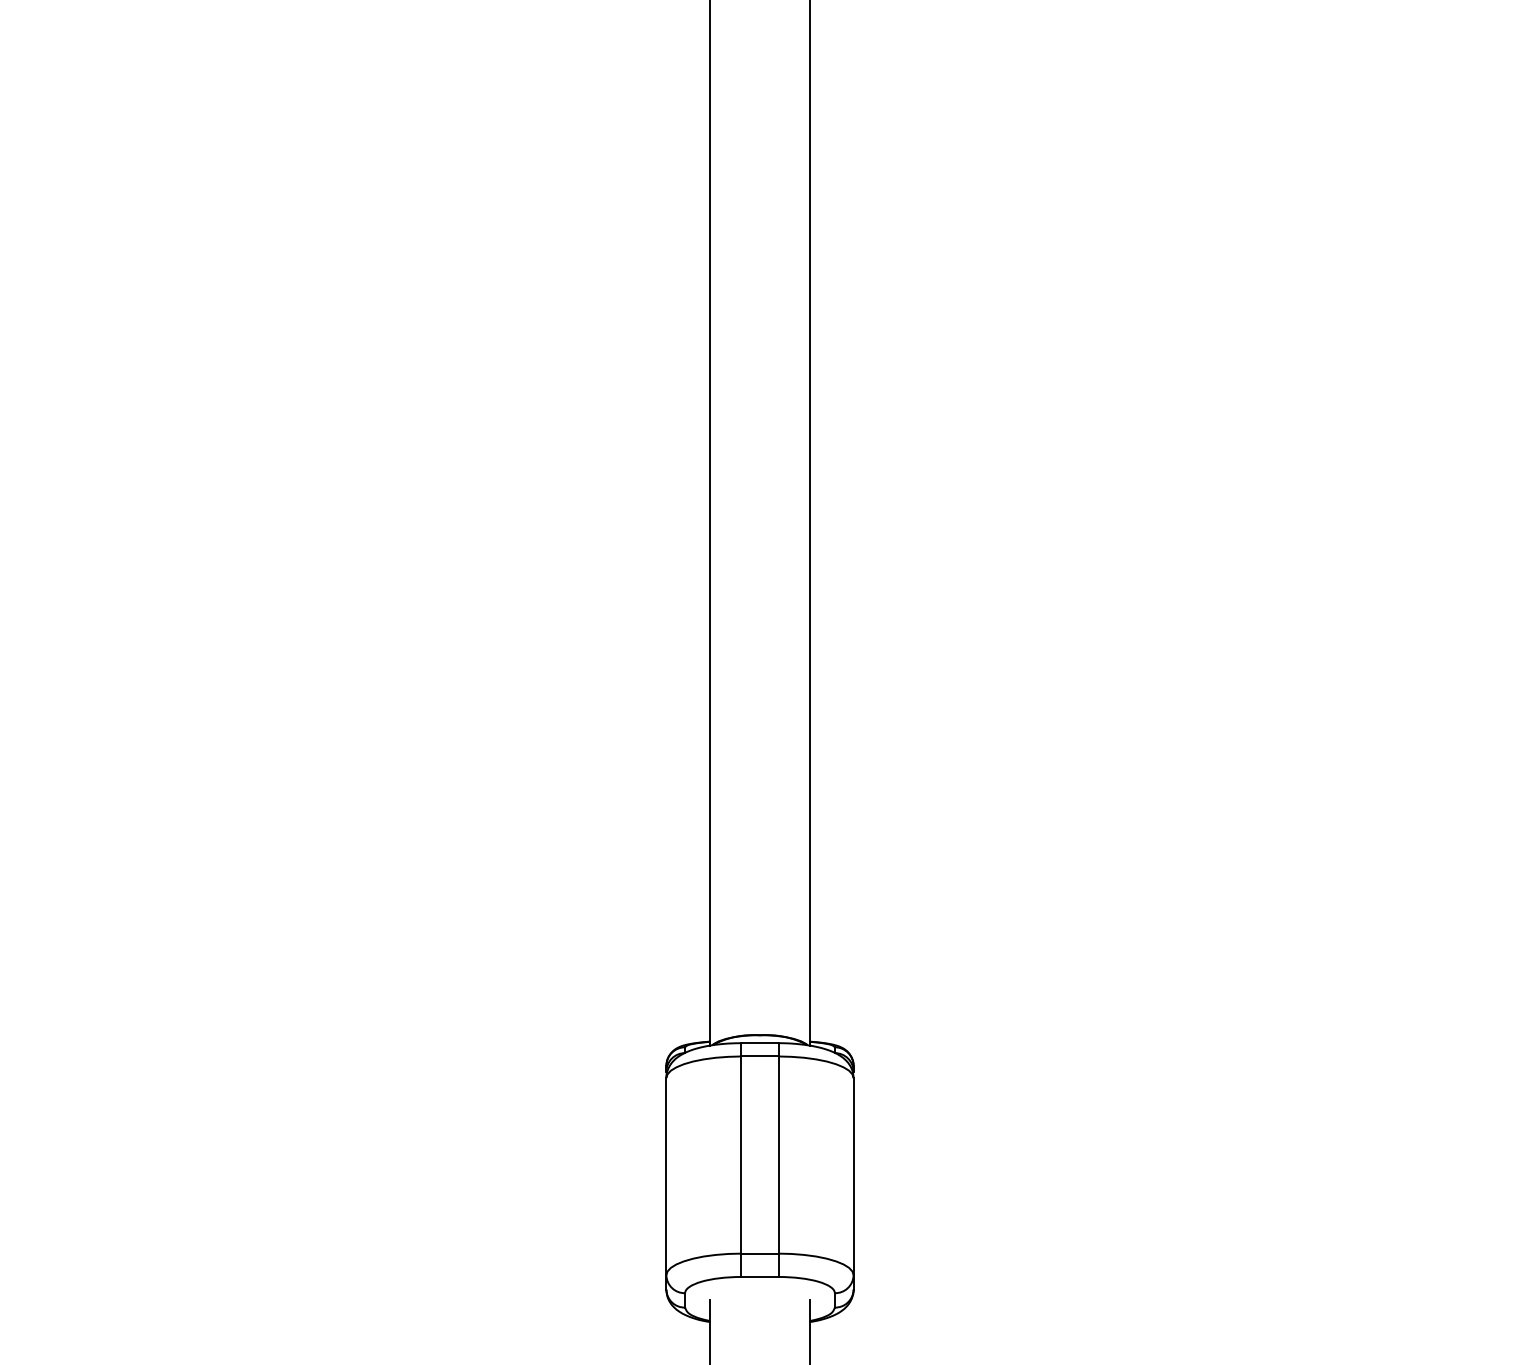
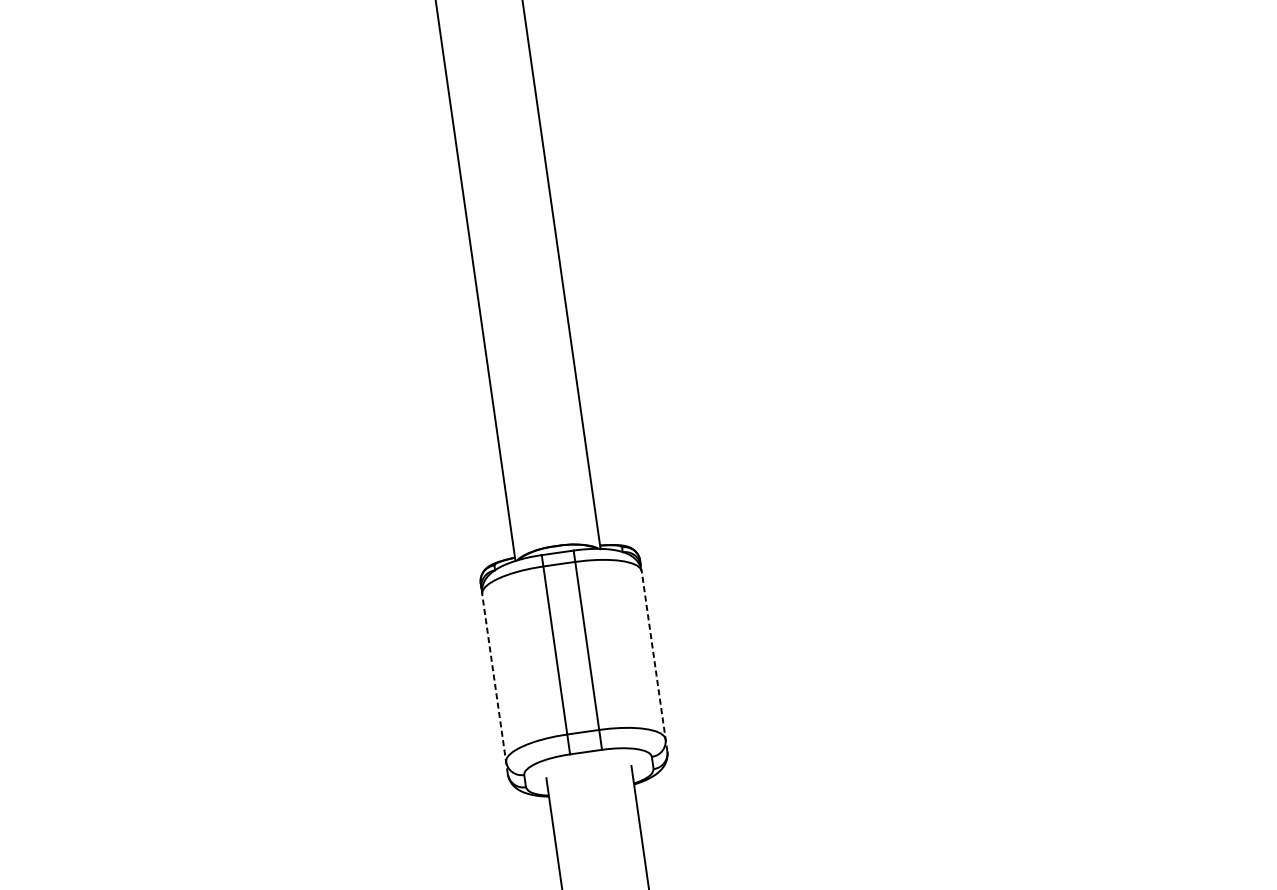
line: (666, 1183) -> (495, 683), solid -> dashed
line: (853, 1183) -> (654, 661), solid -> dashed

